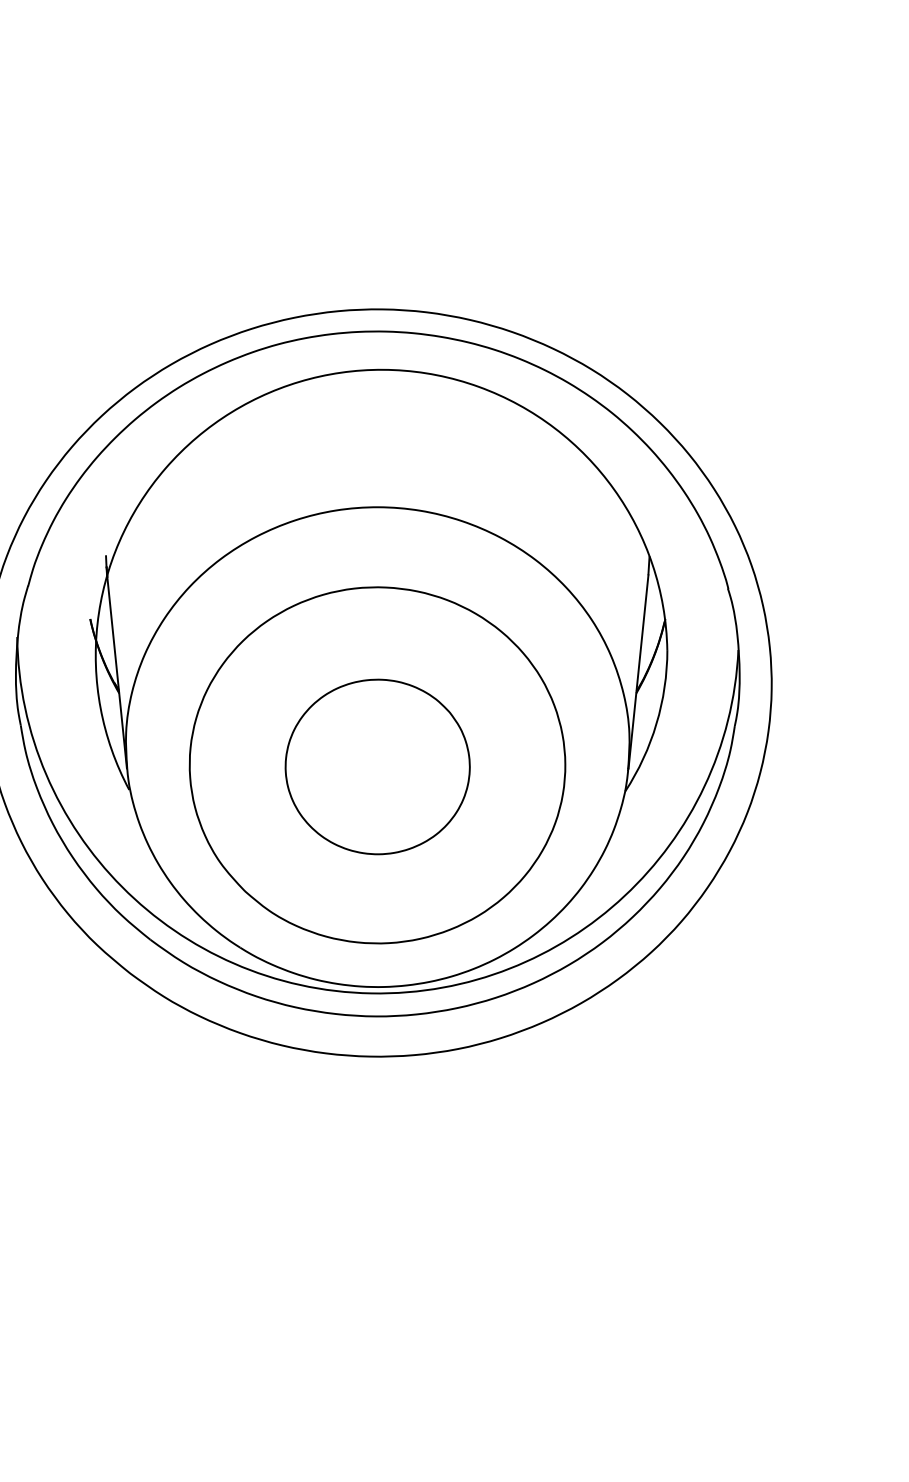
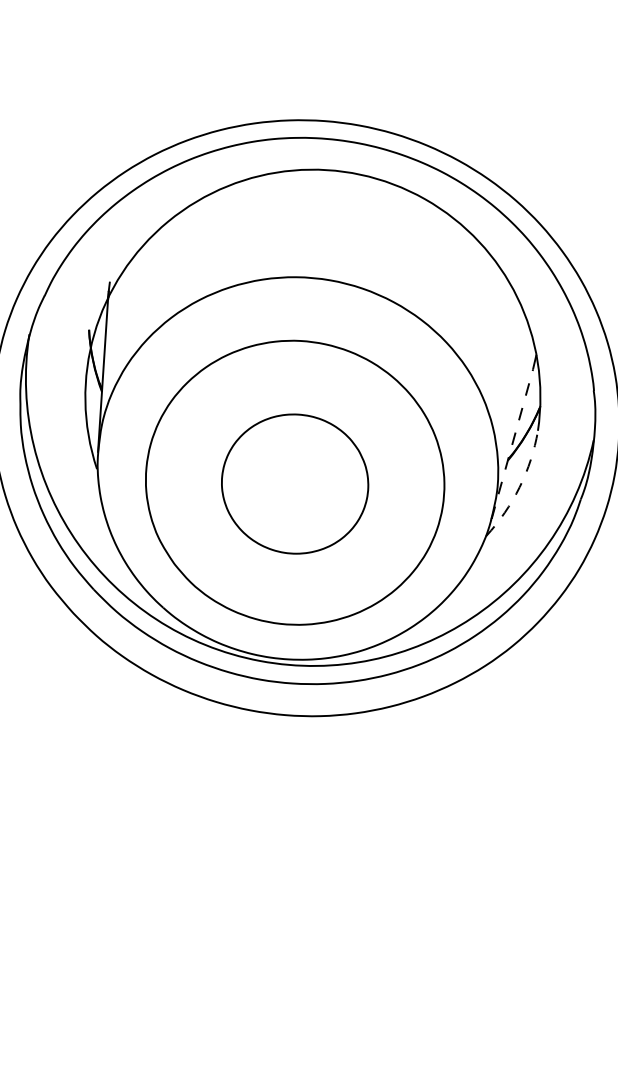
line: (638, 671) -> (512, 443), solid -> dashed
arc: (656, 723) -> (519, 486), solid -> dashed

